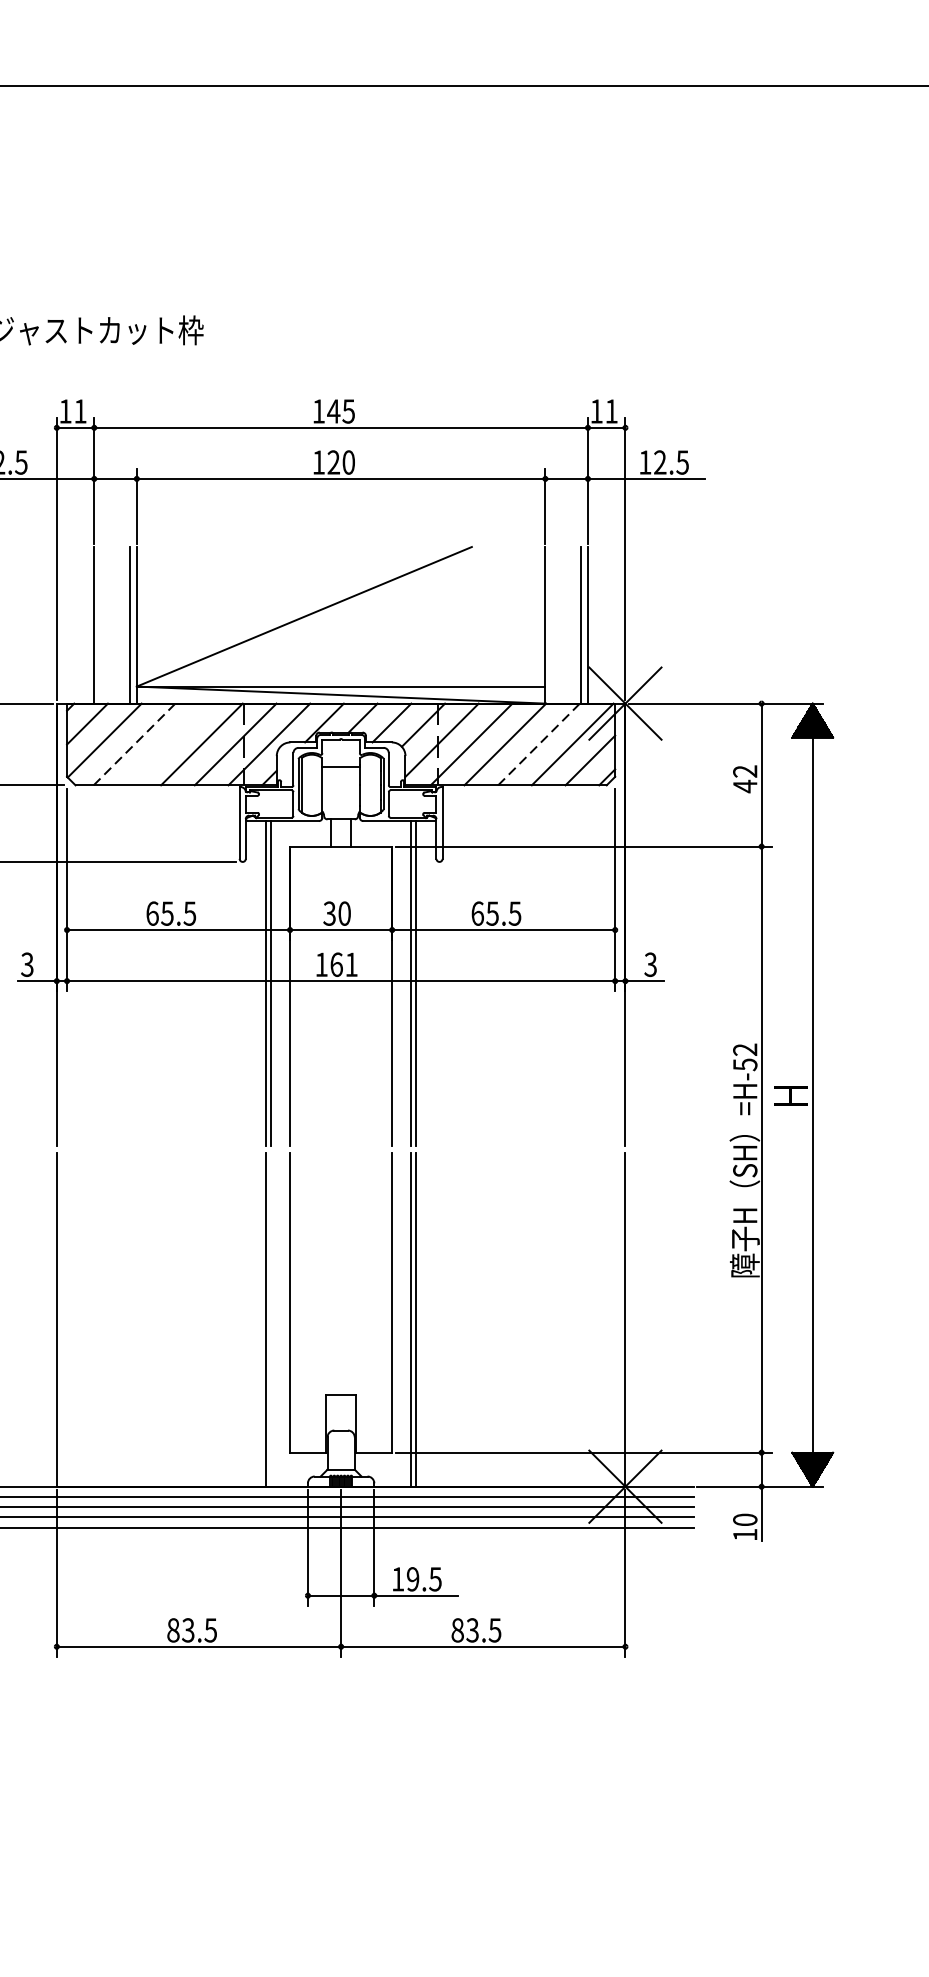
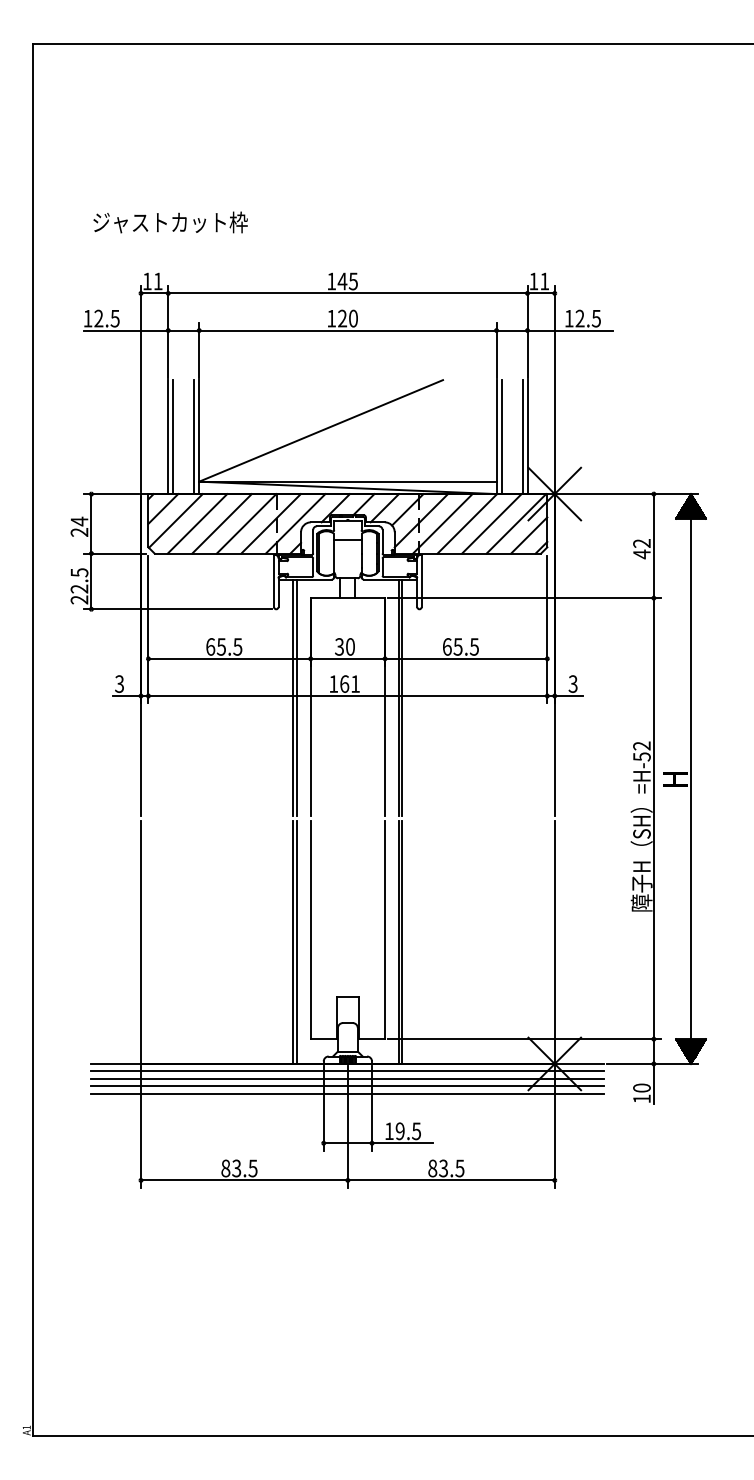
line: (101, 625) -> (173, 437), added
line: (552, 625) -> (501, 437), added
line: (134, 744) -> (197, 523), dashed -> solid
line: (167, 744) -> (221, 523), added
line: (539, 744) -> (492, 523), dashed -> solid
line: (271, 1319) -> (297, 942), added

